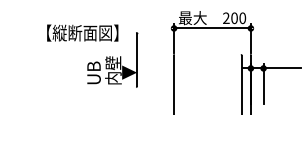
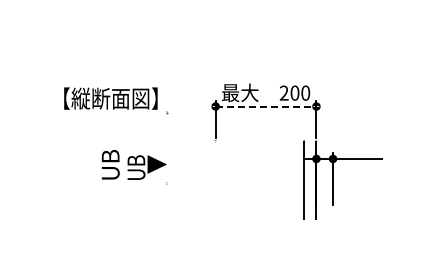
line: (212, 28) -> (266, 106), solid -> dashed
text: (82, 33) -> (110, 98), moved
line: (136, 59) -> (166, 147), removed
text: (113, 69) -> (136, 160), 内壁 -> UB
line: (173, 84) -> (215, 180), removed

